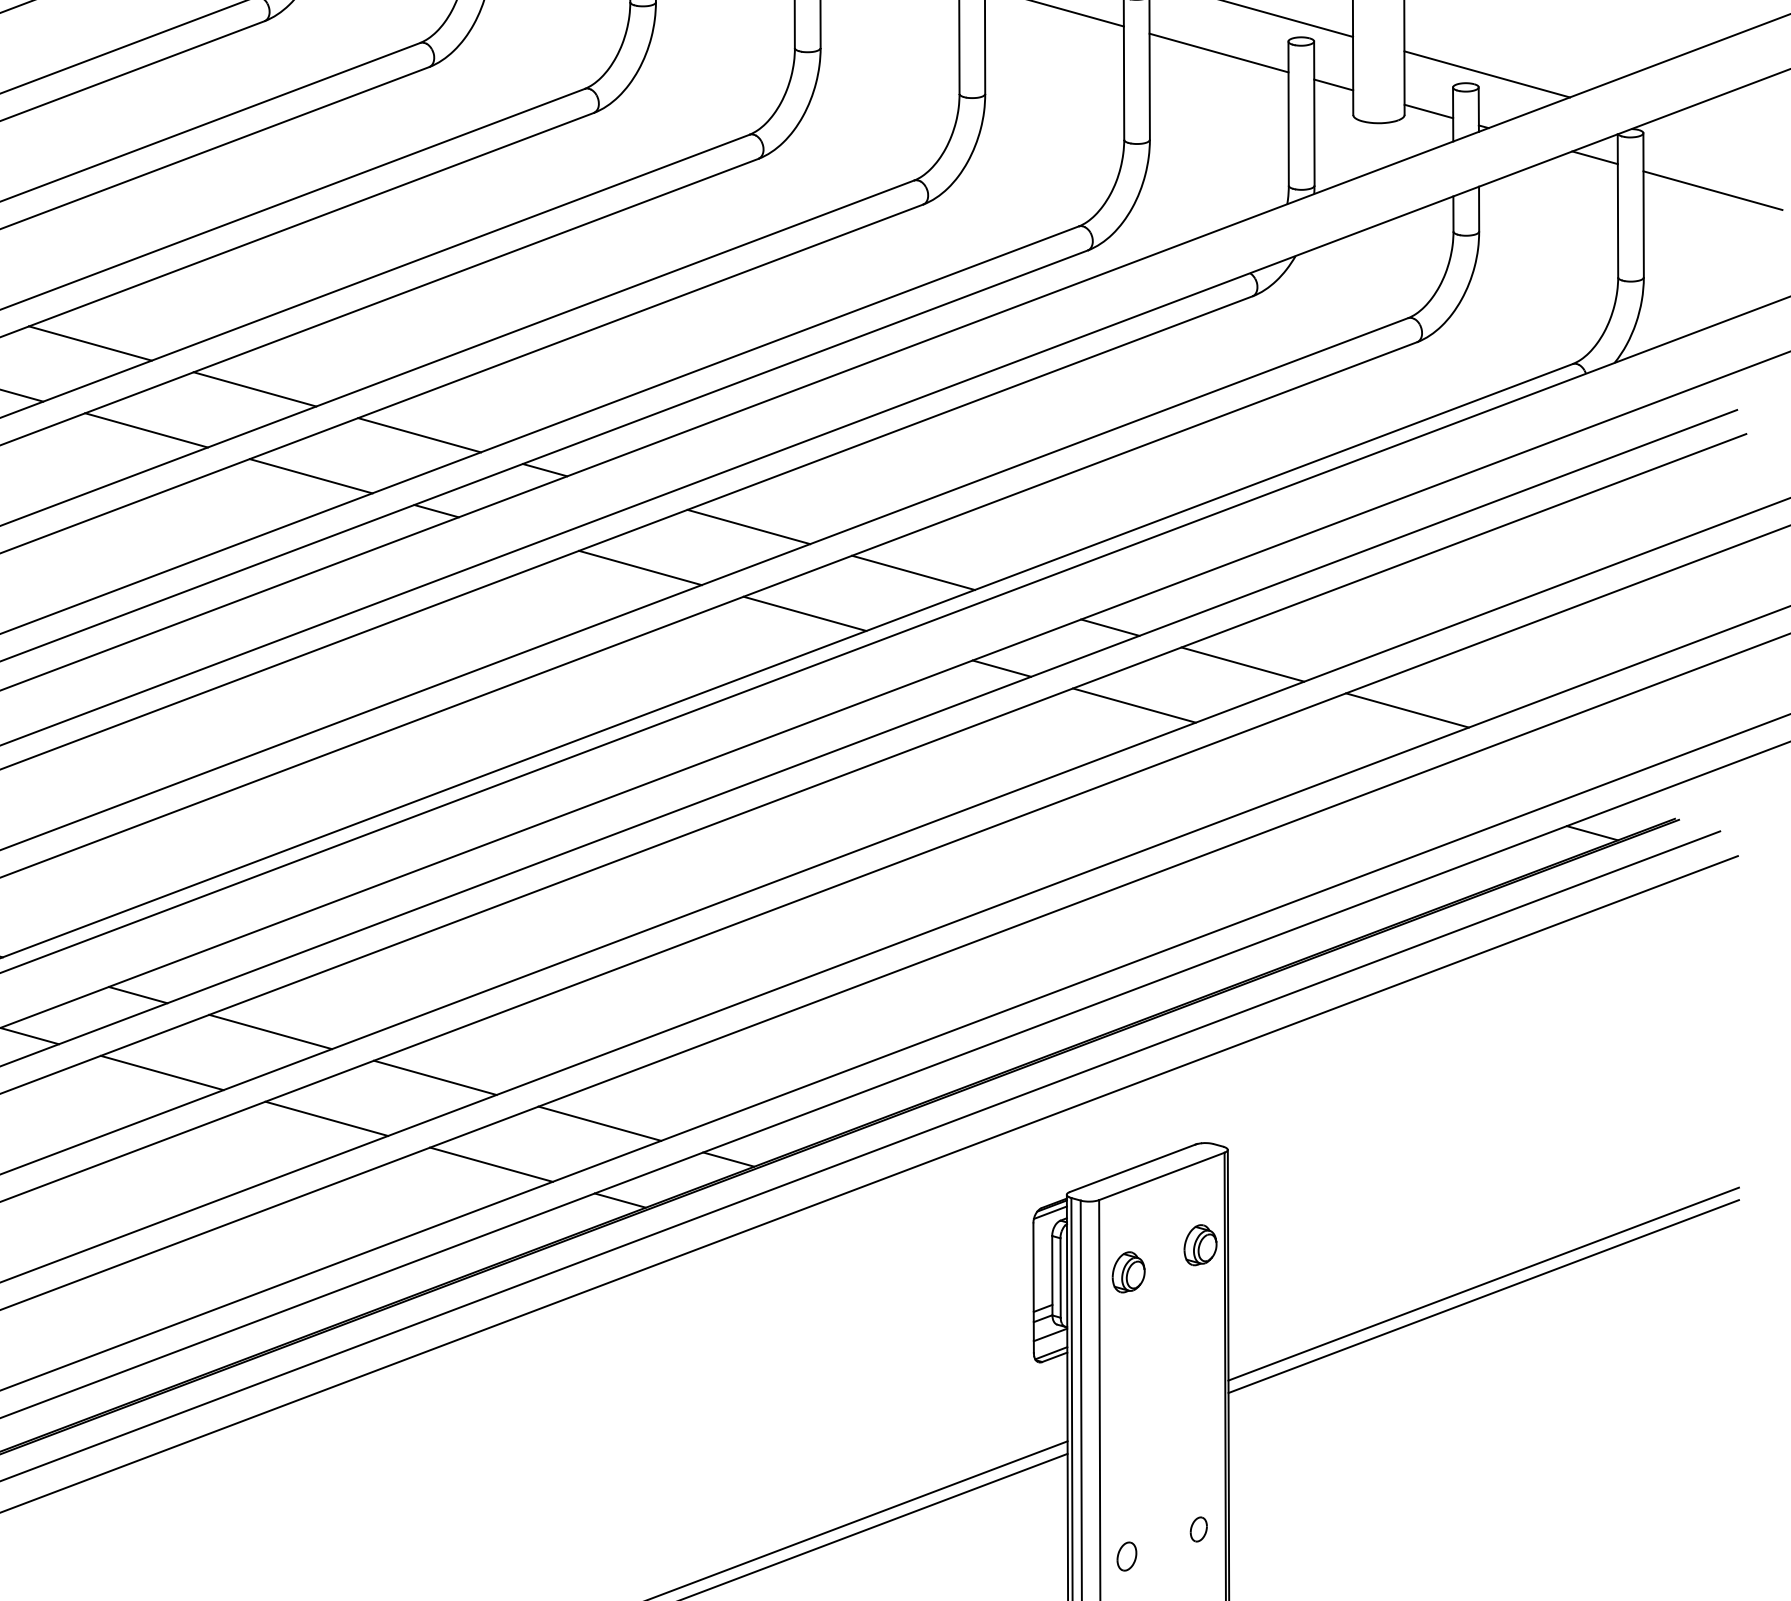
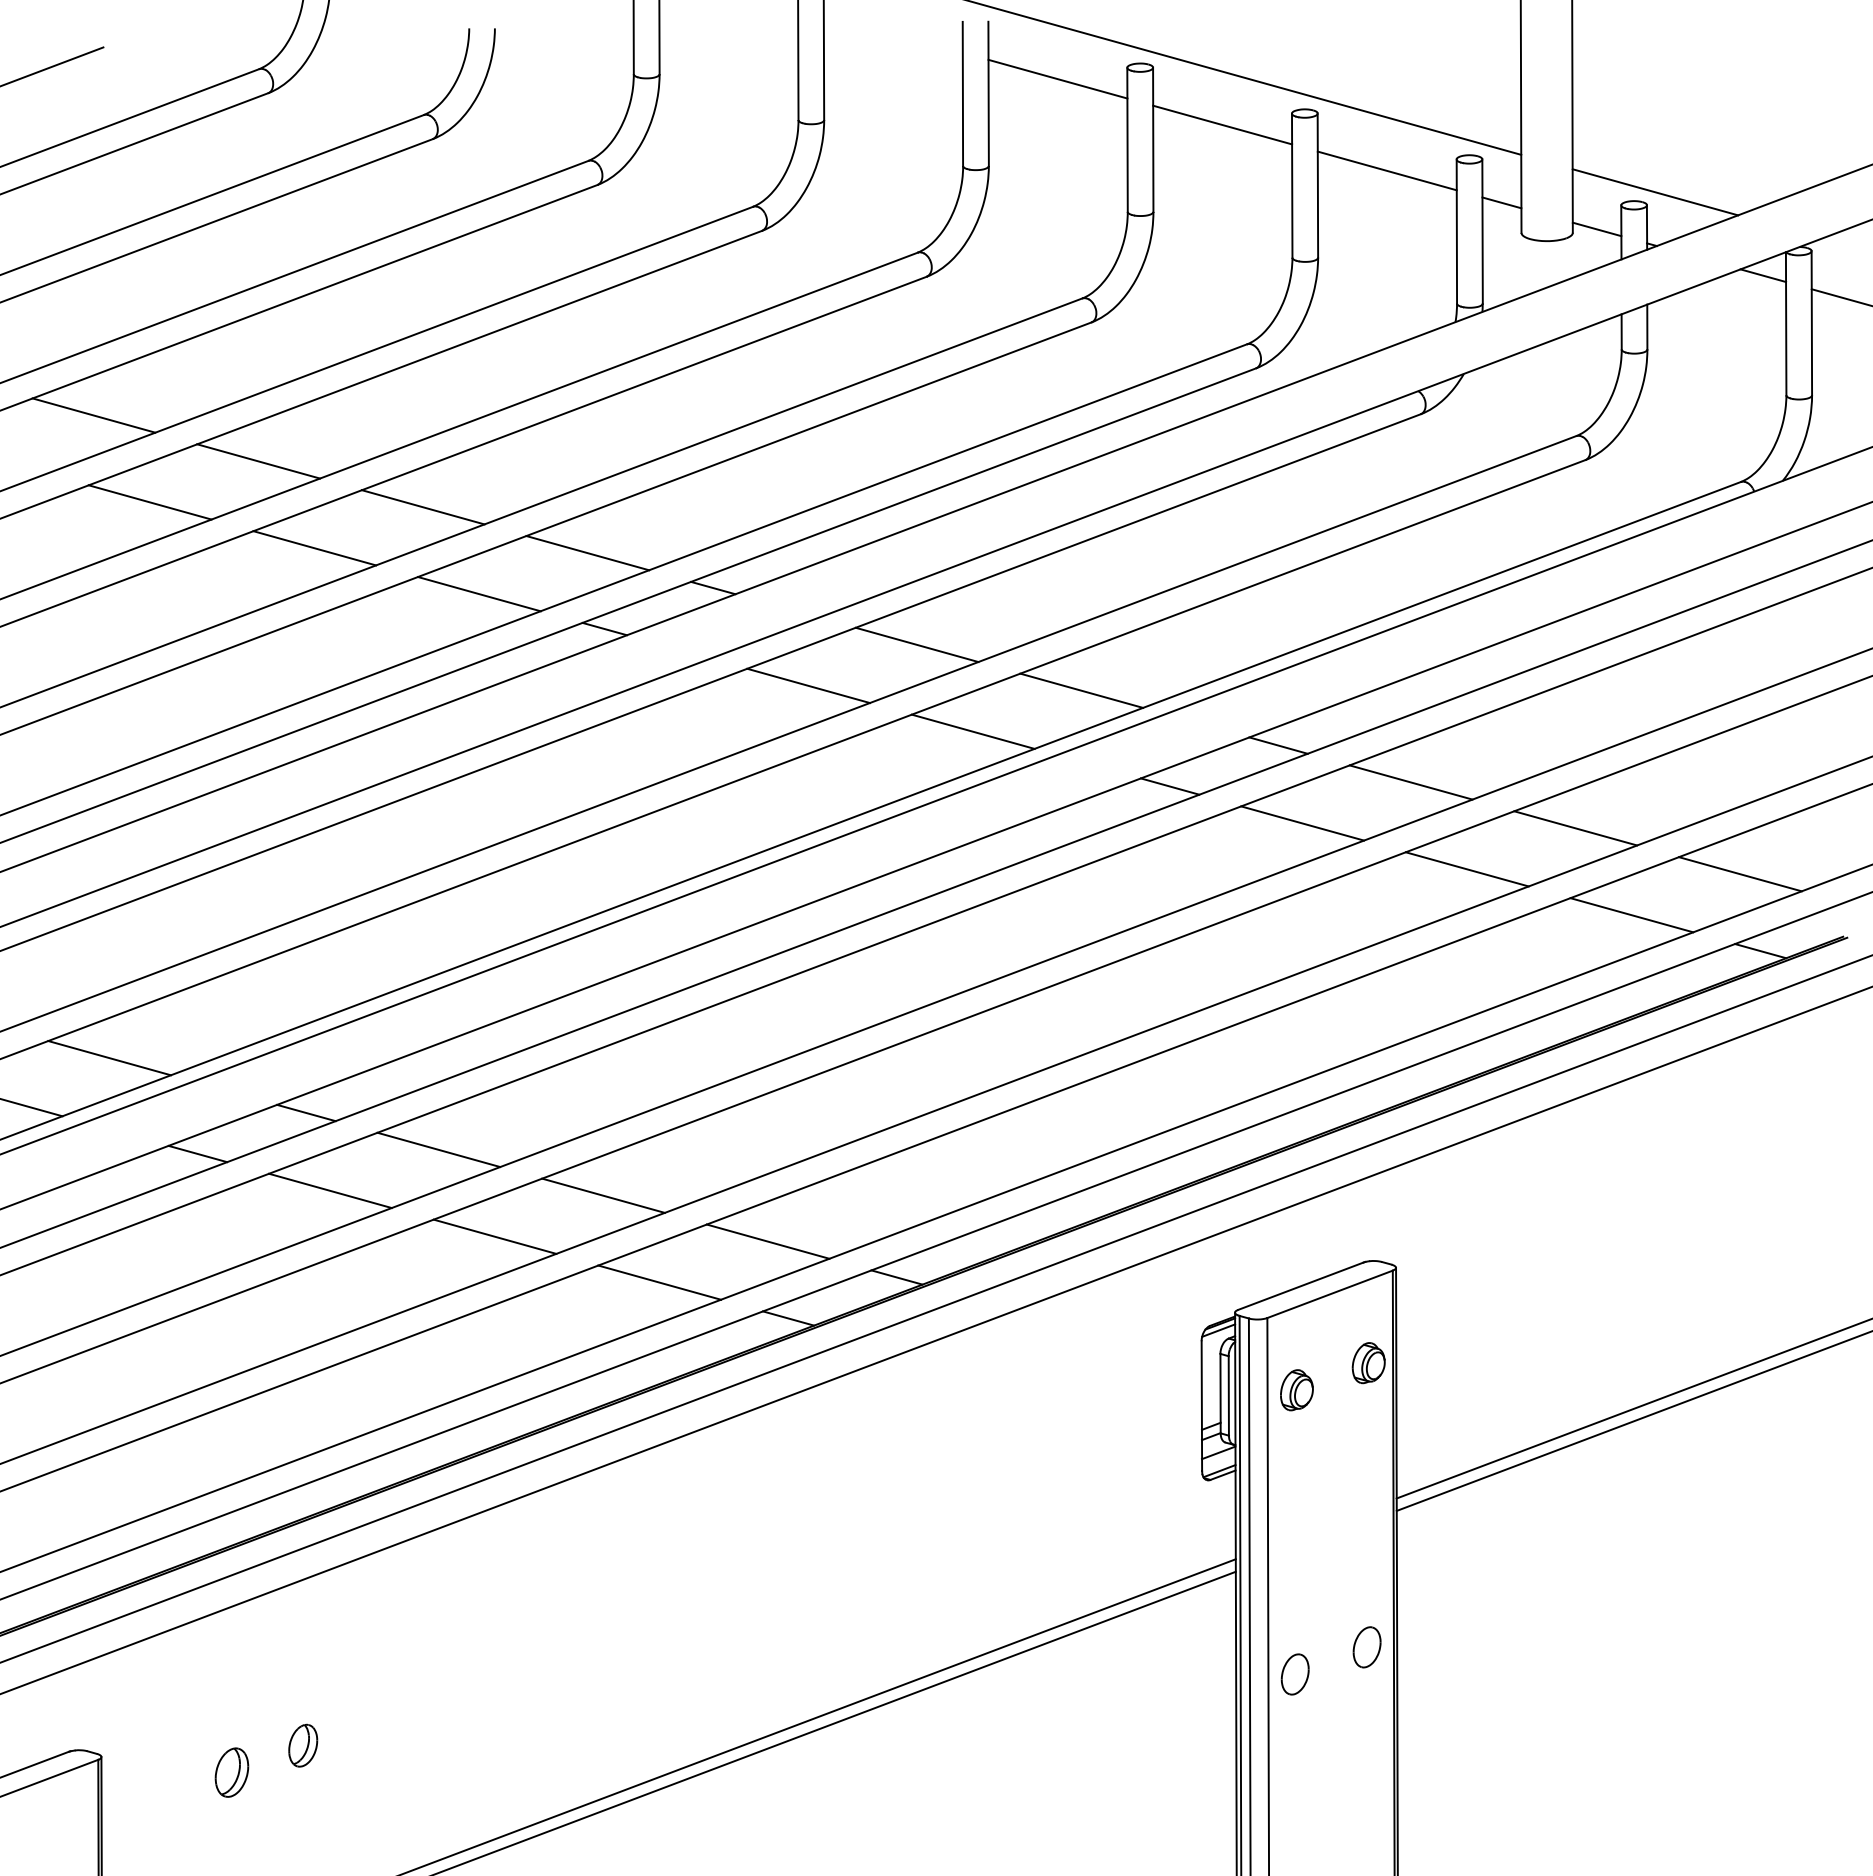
line: (1298, 751) -> (1466, 869), added
line: (1571, 756) -> (1739, 874), added
line: (1463, 797) -> (1631, 915), added
part: (1198, 1529) -> (1366, 1647), size x1.67
part: (1126, 1556) -> (1294, 1674), size x1.43

